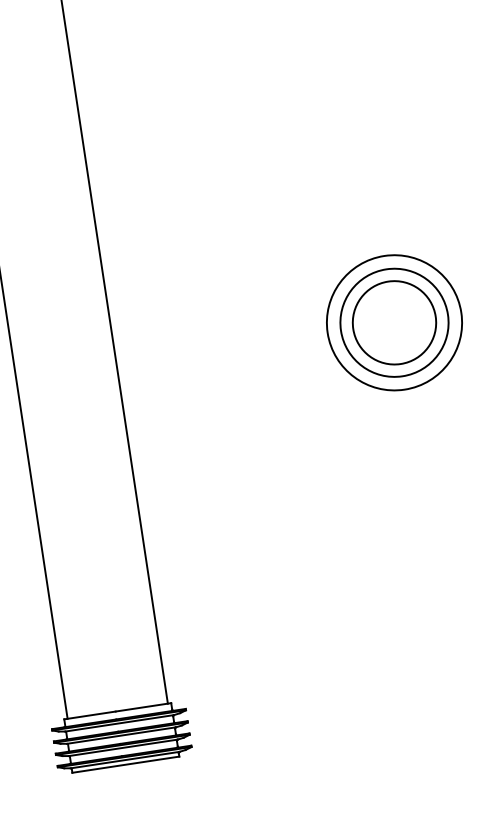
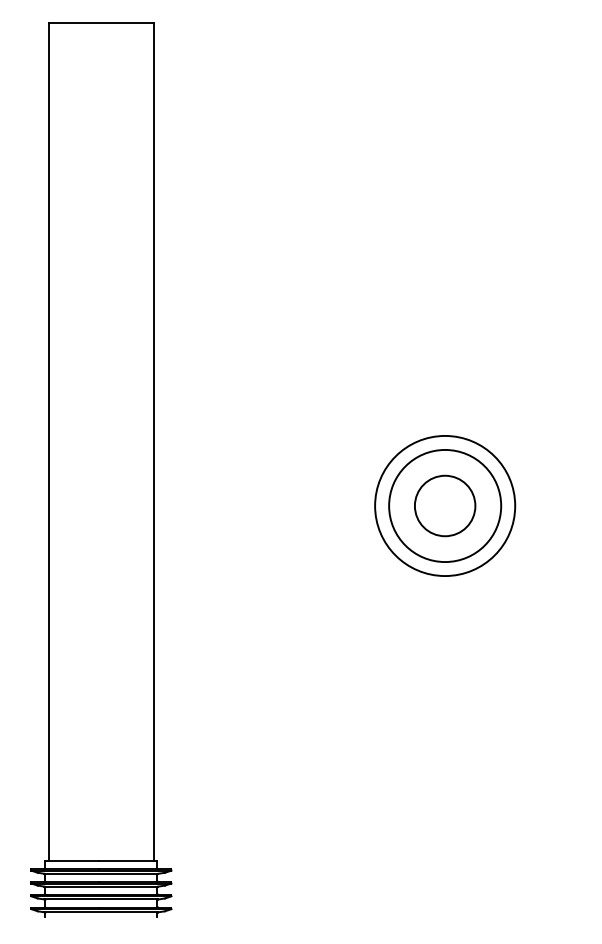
circle: (393, 322) -> (444, 505), size x0.7
line: (125, 765) -> (101, 917), removed

